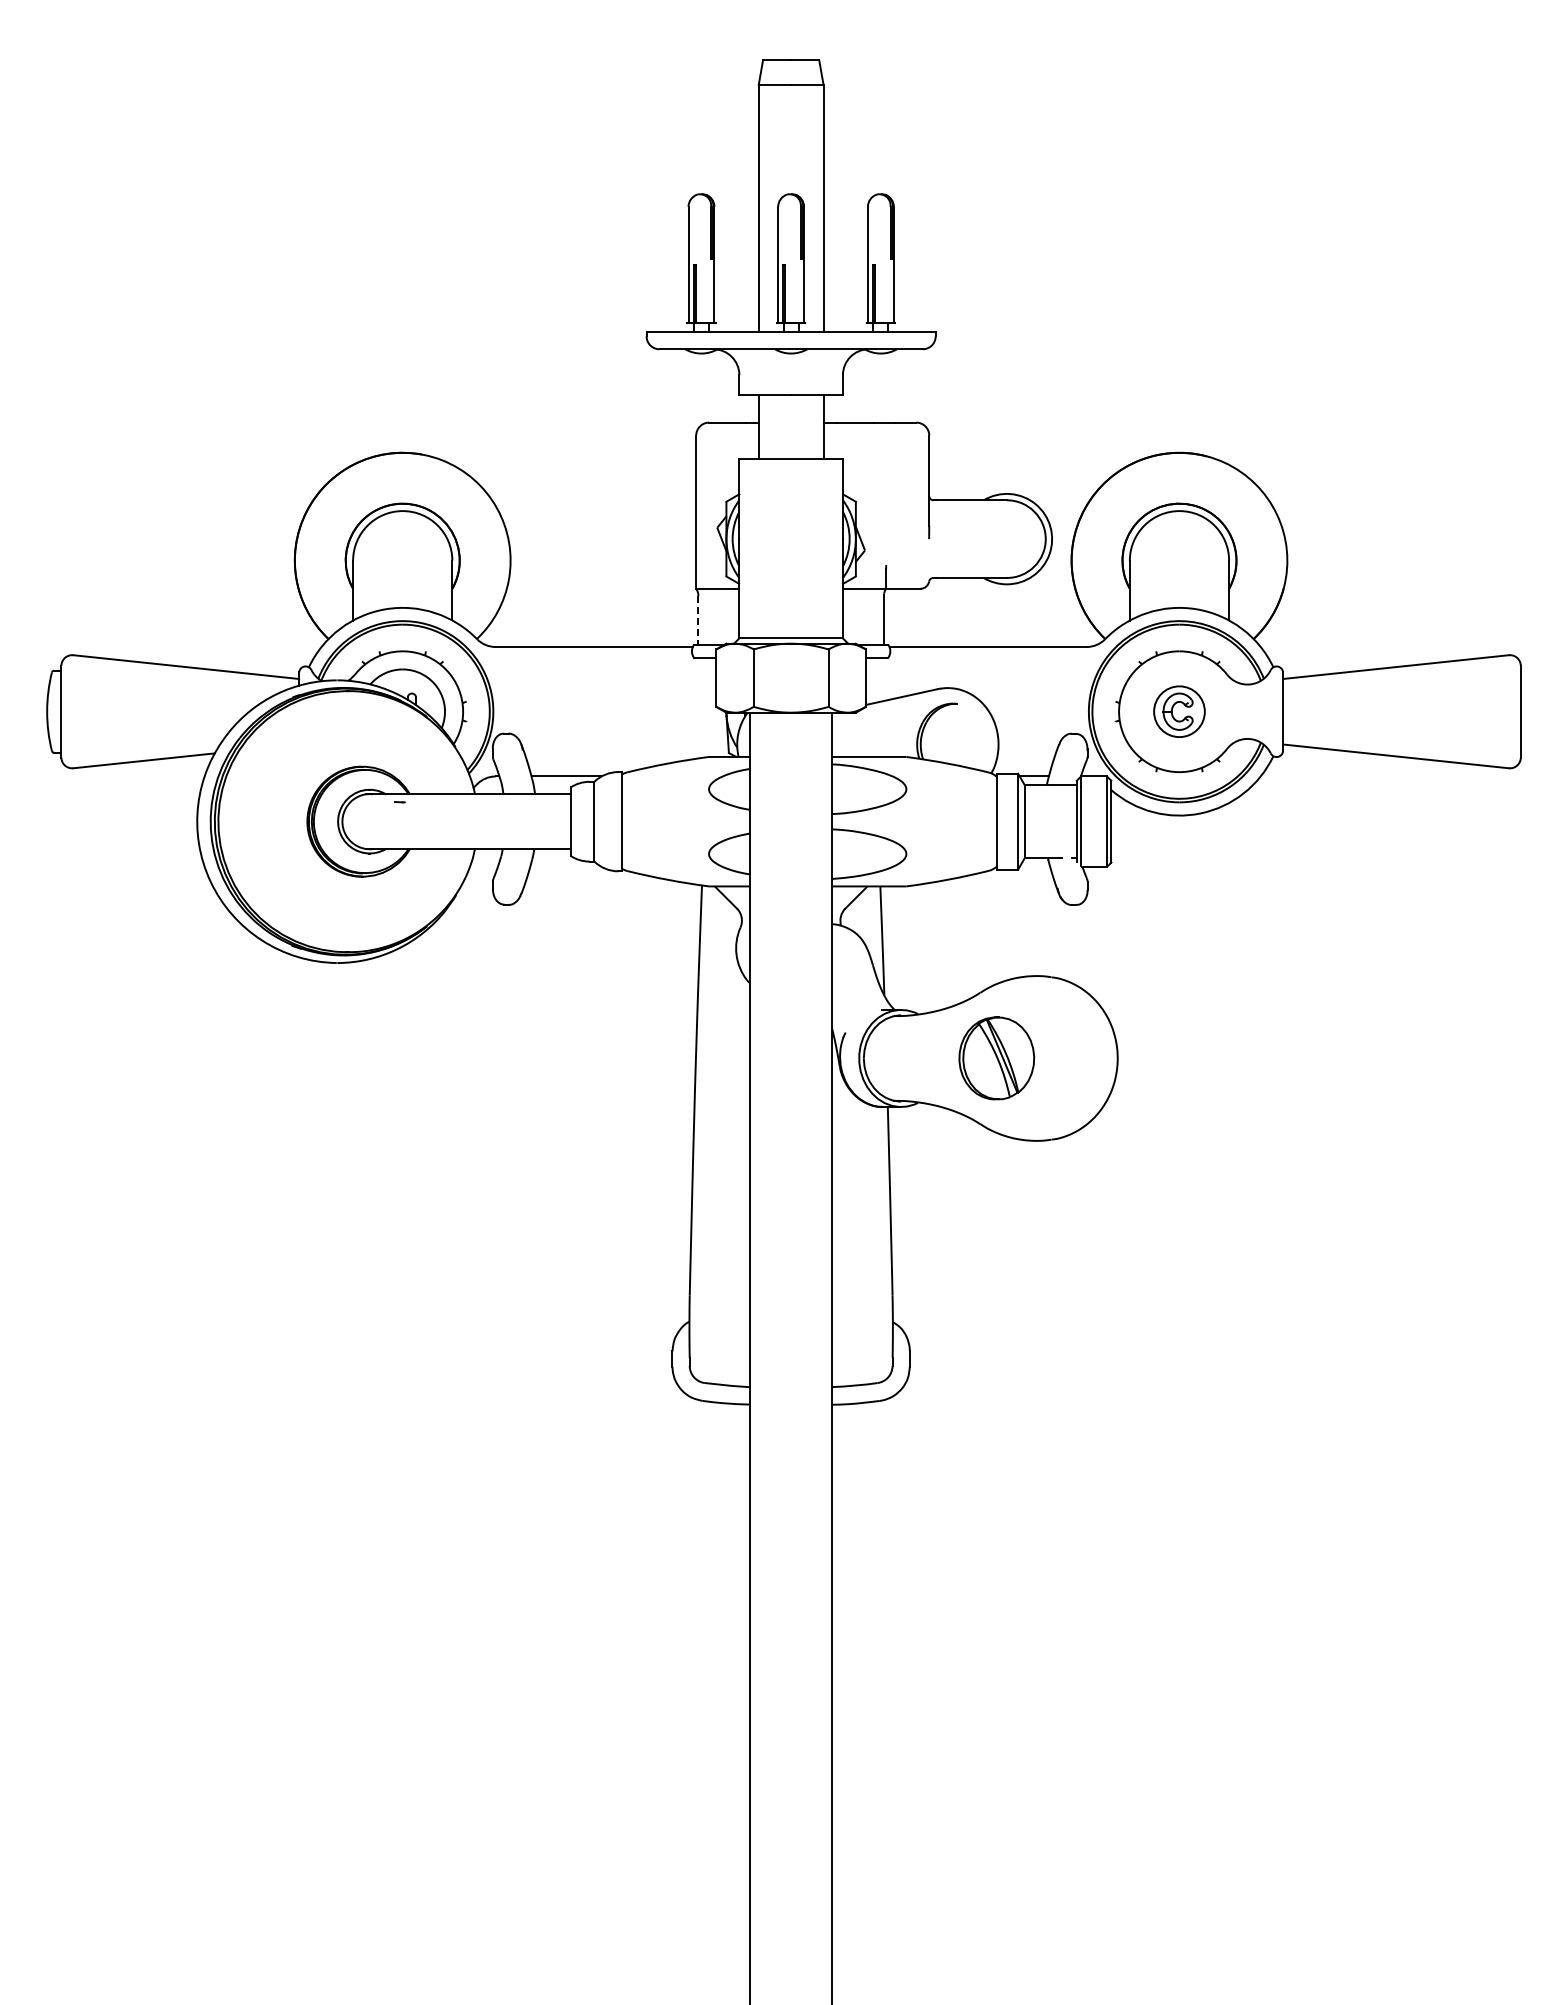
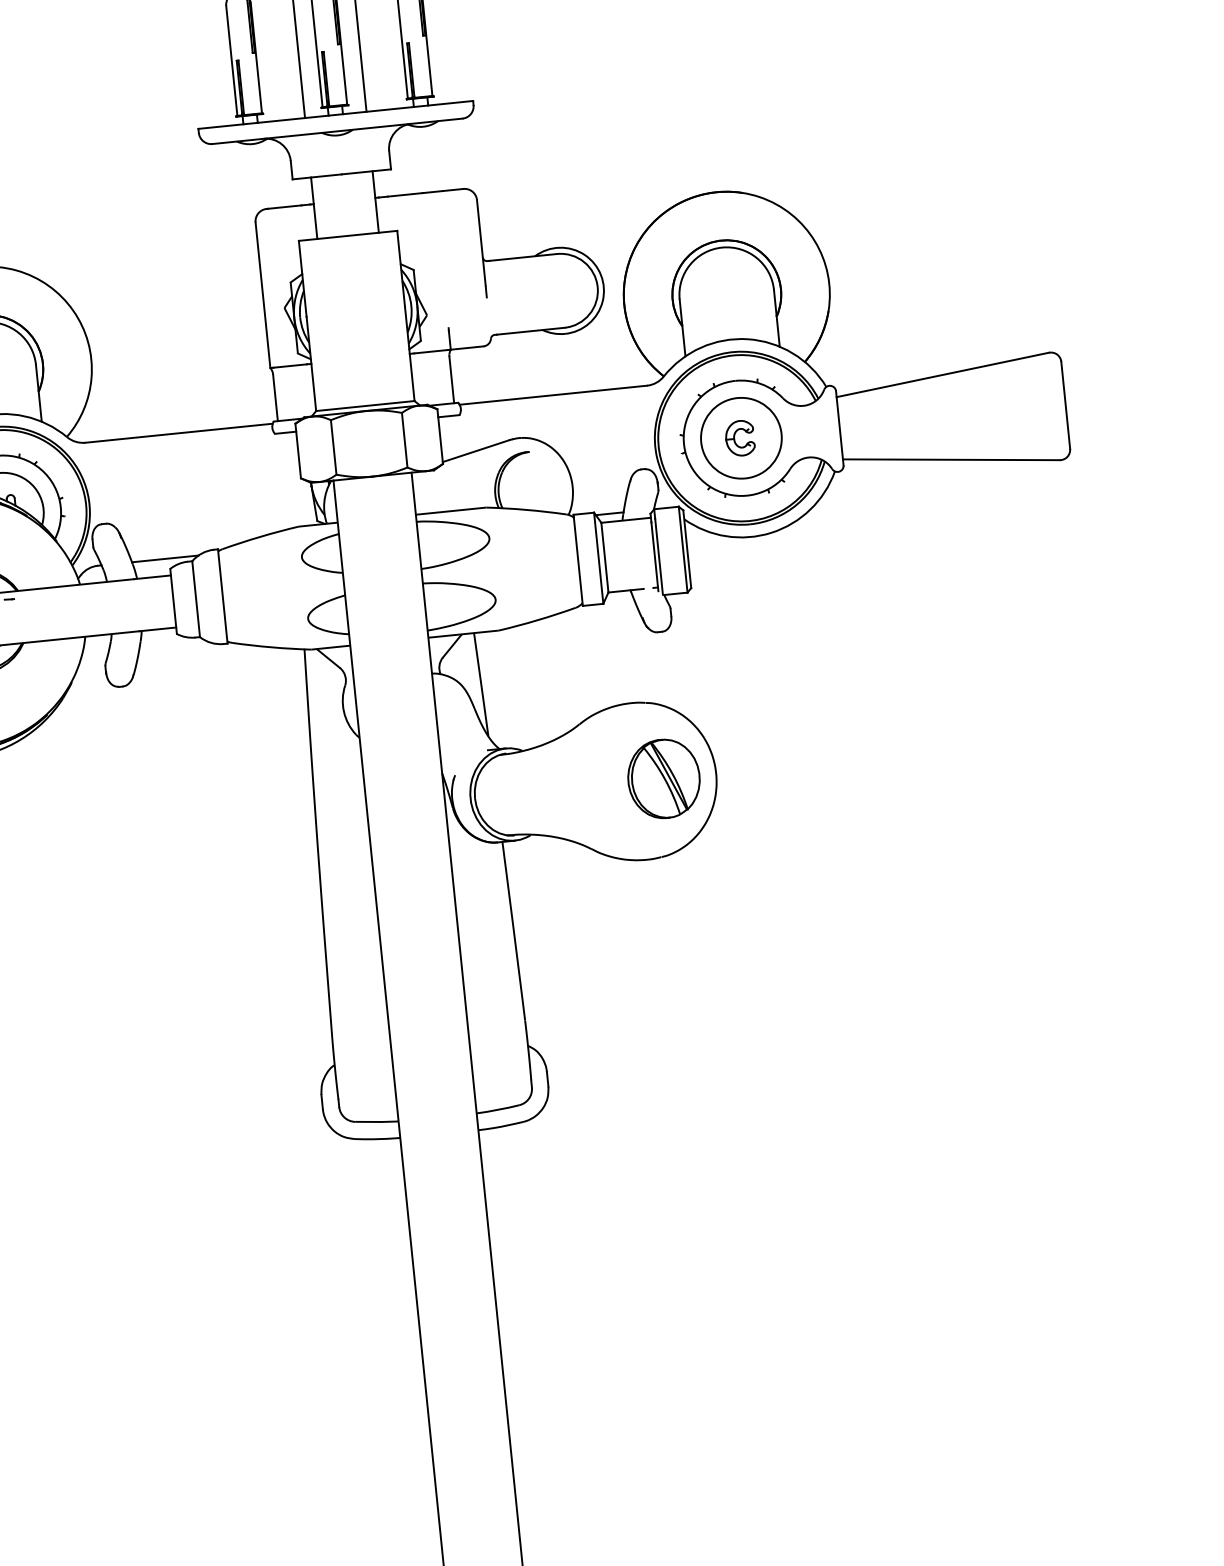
line: (698, 620) -> (275, 397), dashed -> solid
circle: (1179, 711) -> (741, 438), size x1.67
part: (996, 1058) -> (663, 779), moved

